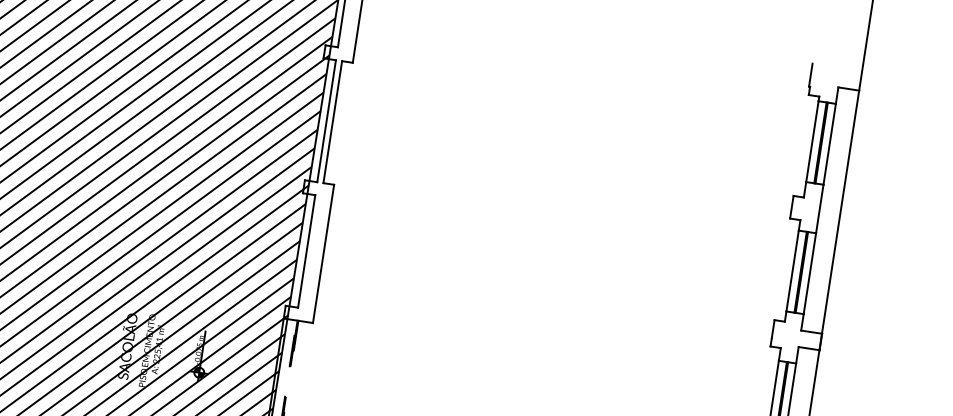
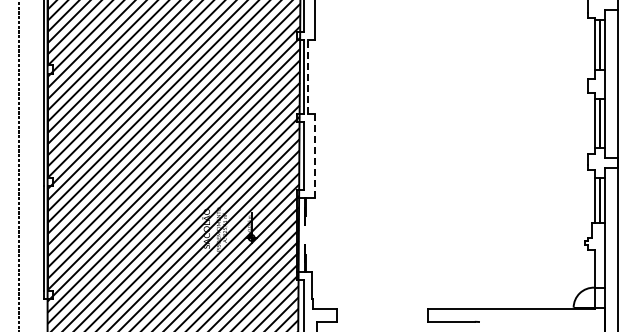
line: (333, 121) -> (308, 76), solid -> dashed
line: (323, 254) -> (314, 156), solid -> dashed

